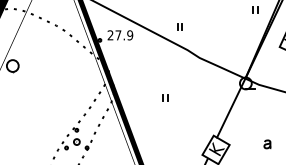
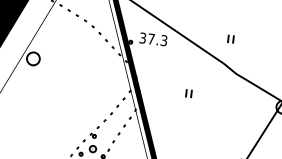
part: (179, 26) -> (230, 38), moved
text: (120, 35) -> (153, 39), 27.9 -> 37.3
part: (165, 97) -> (188, 92), moved

